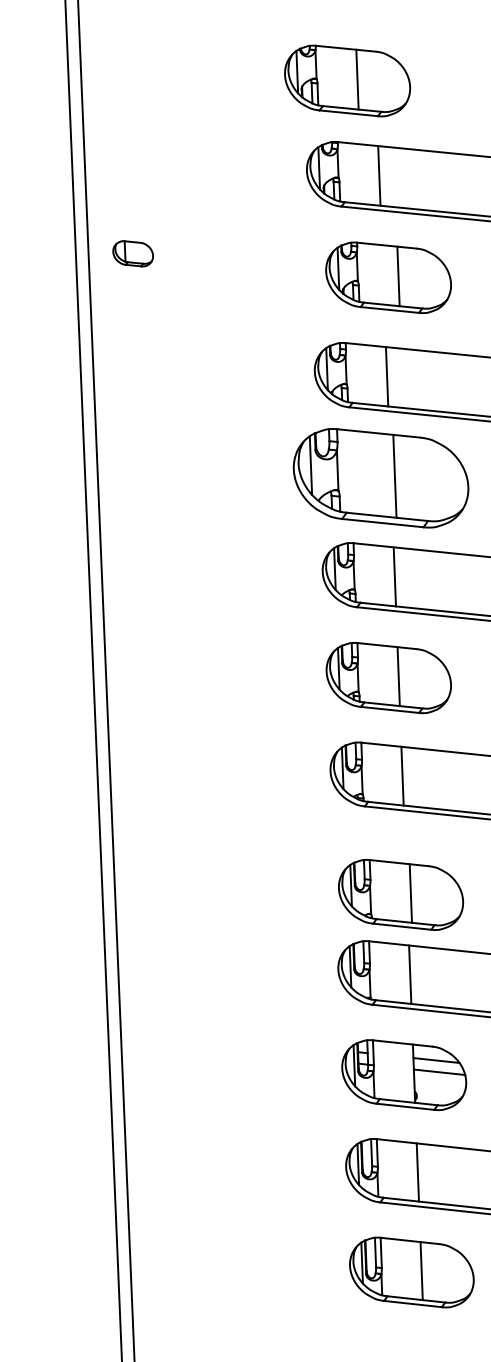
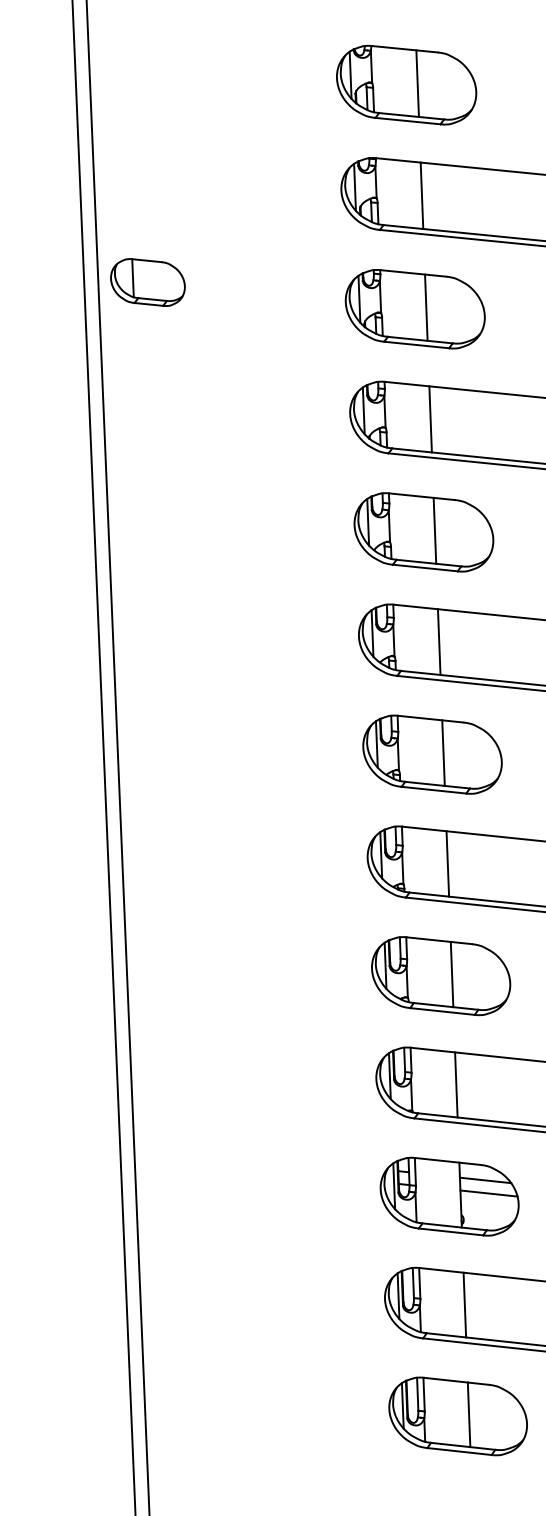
part: (347, 80) -> (406, 84), moved
part: (132, 253) -> (147, 282), size x1.67
part: (387, 278) -> (414, 309), moved
part: (380, 478) -> (423, 532), size x0.71
part: (401, 895) -> (441, 976), moved

